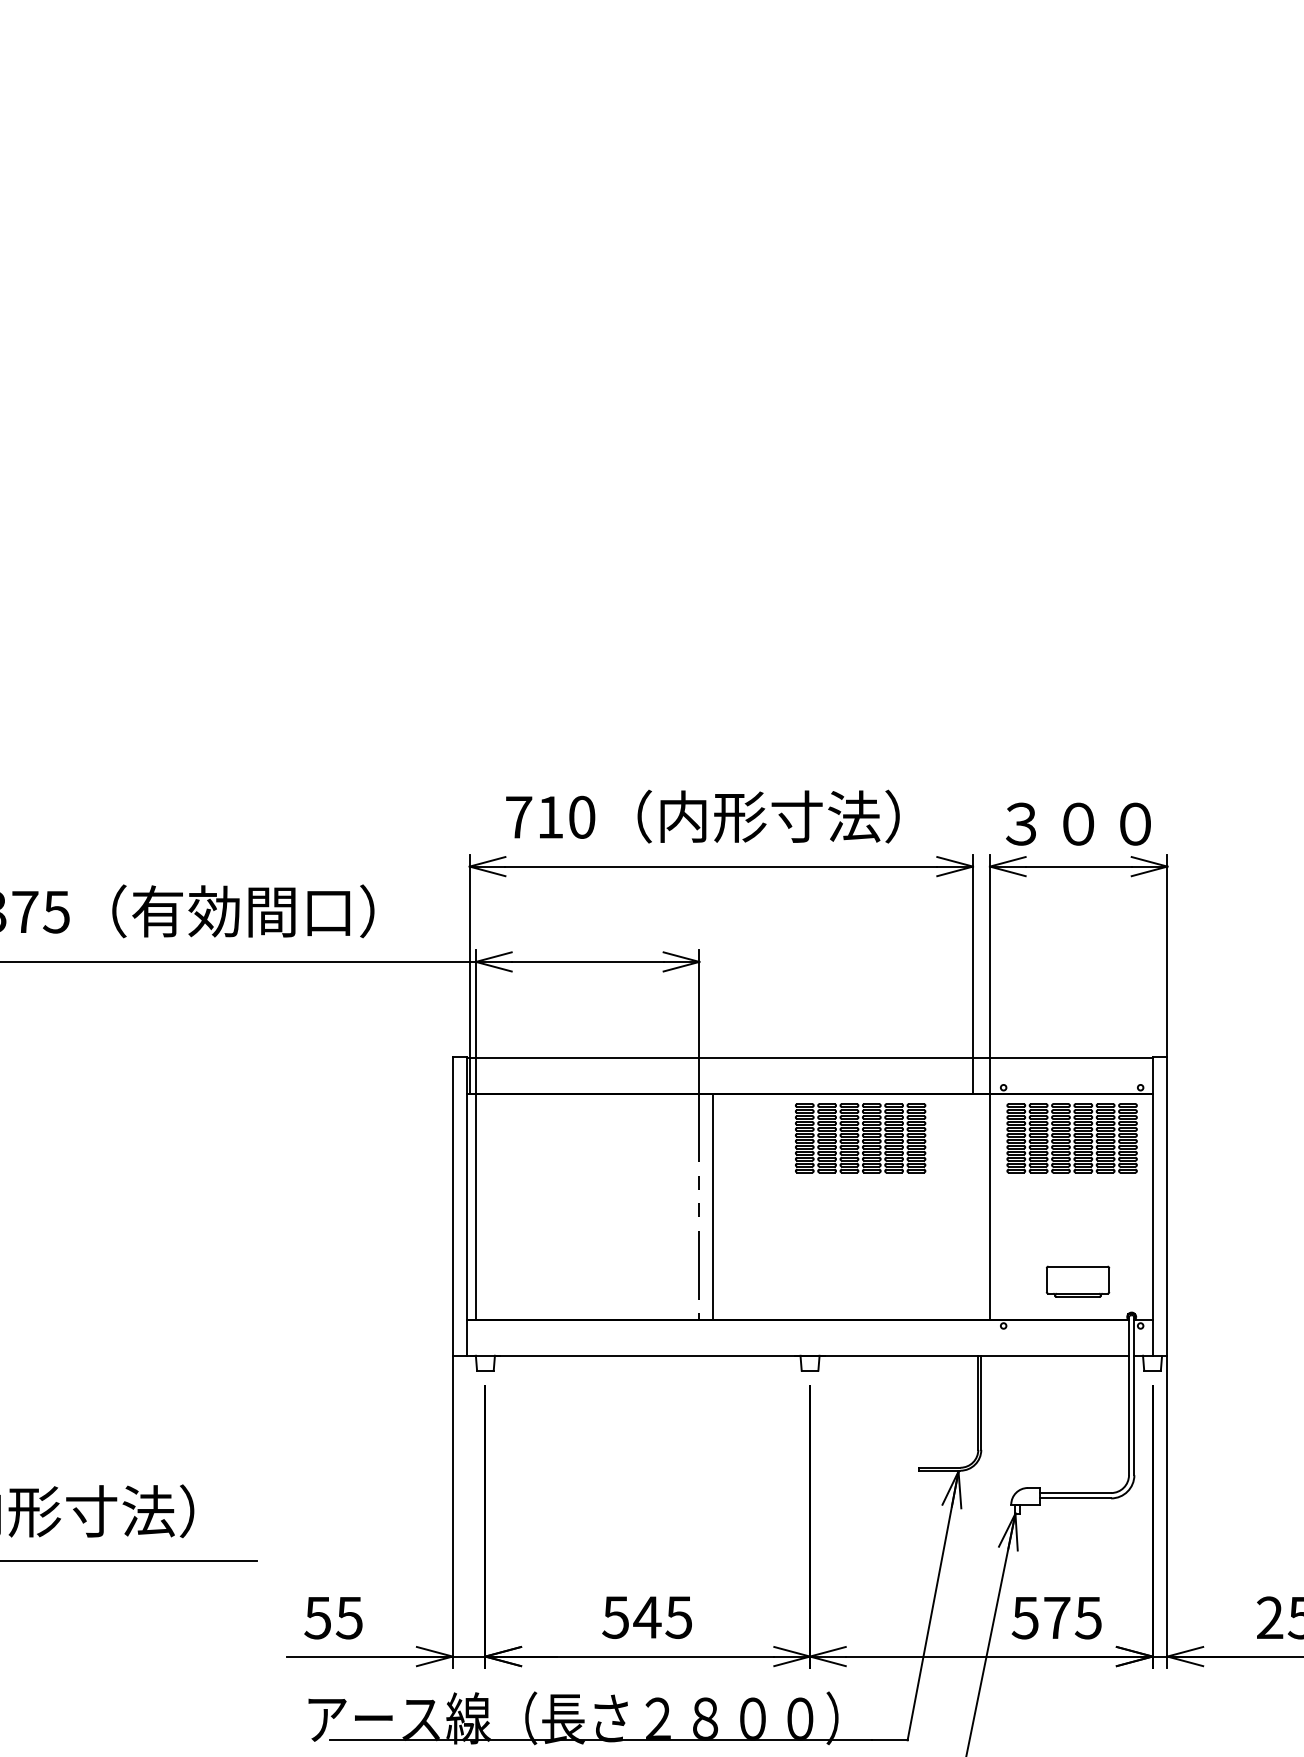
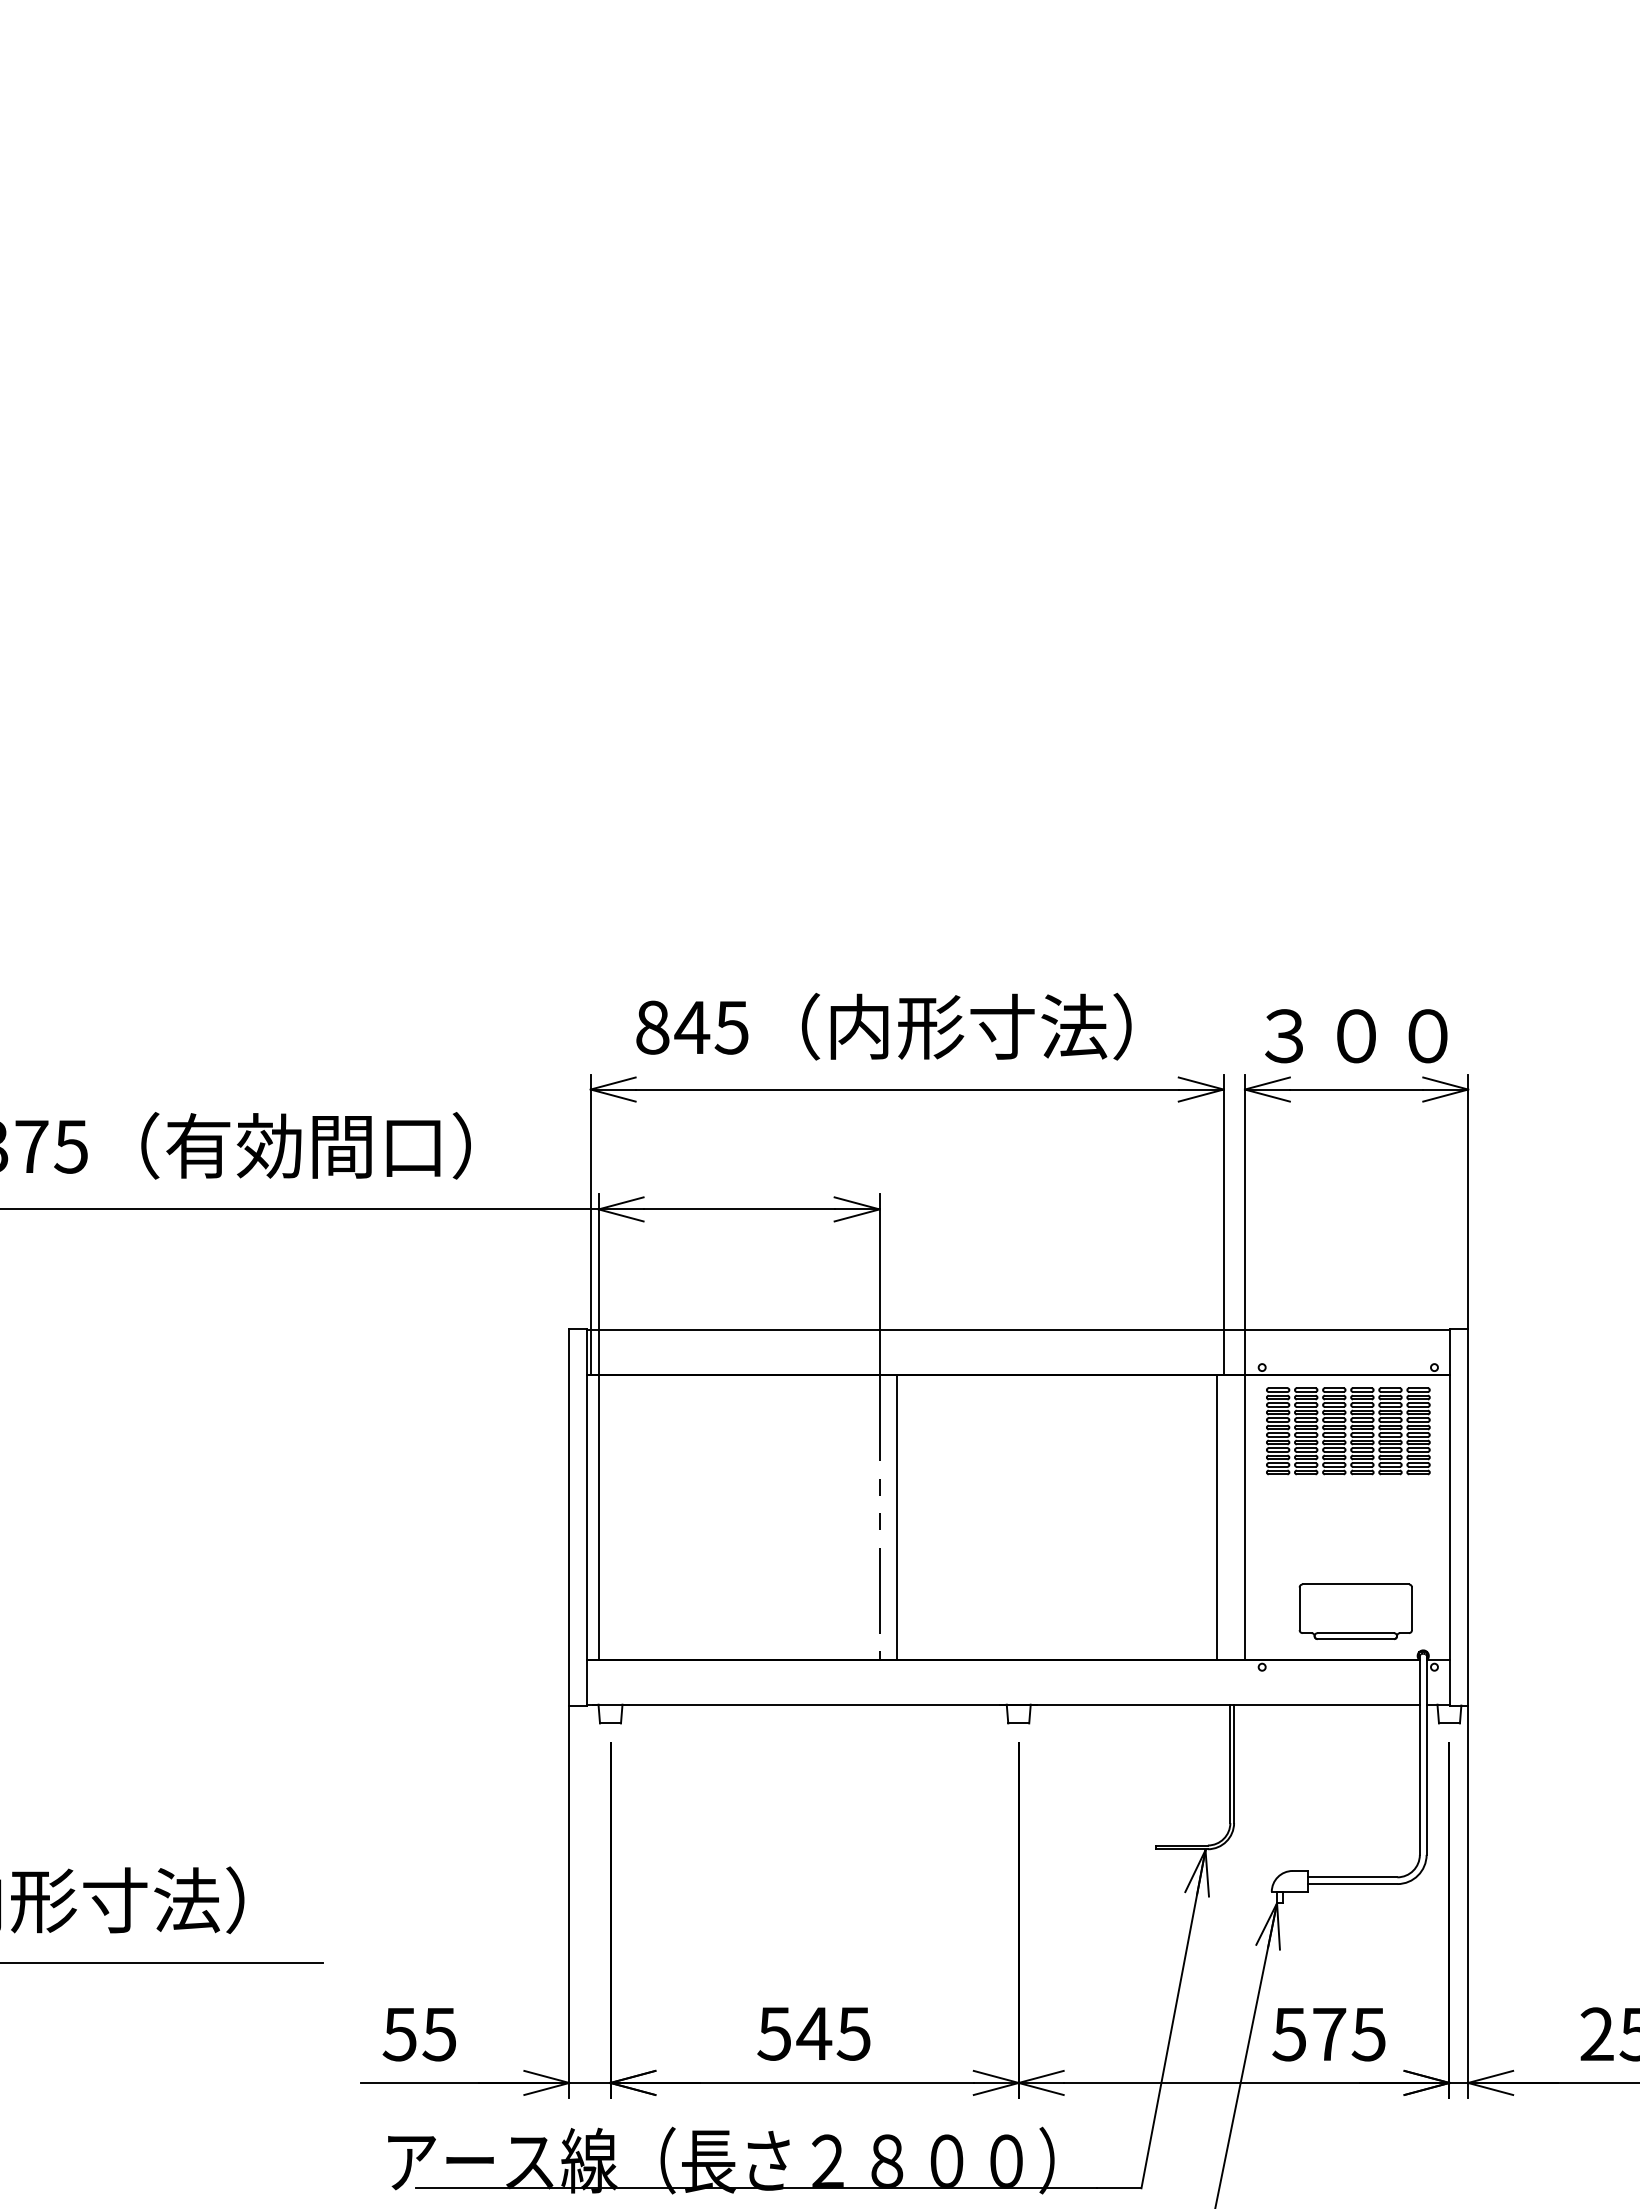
text: (550, 817) -> (692, 1027), 710 -> 845
part: (860, 1138) -> (1082, 1431), removed
line: (968, 1206) -> (1217, 1517), added
part: (1077, 1281) -> (1355, 1611), size x1.43

